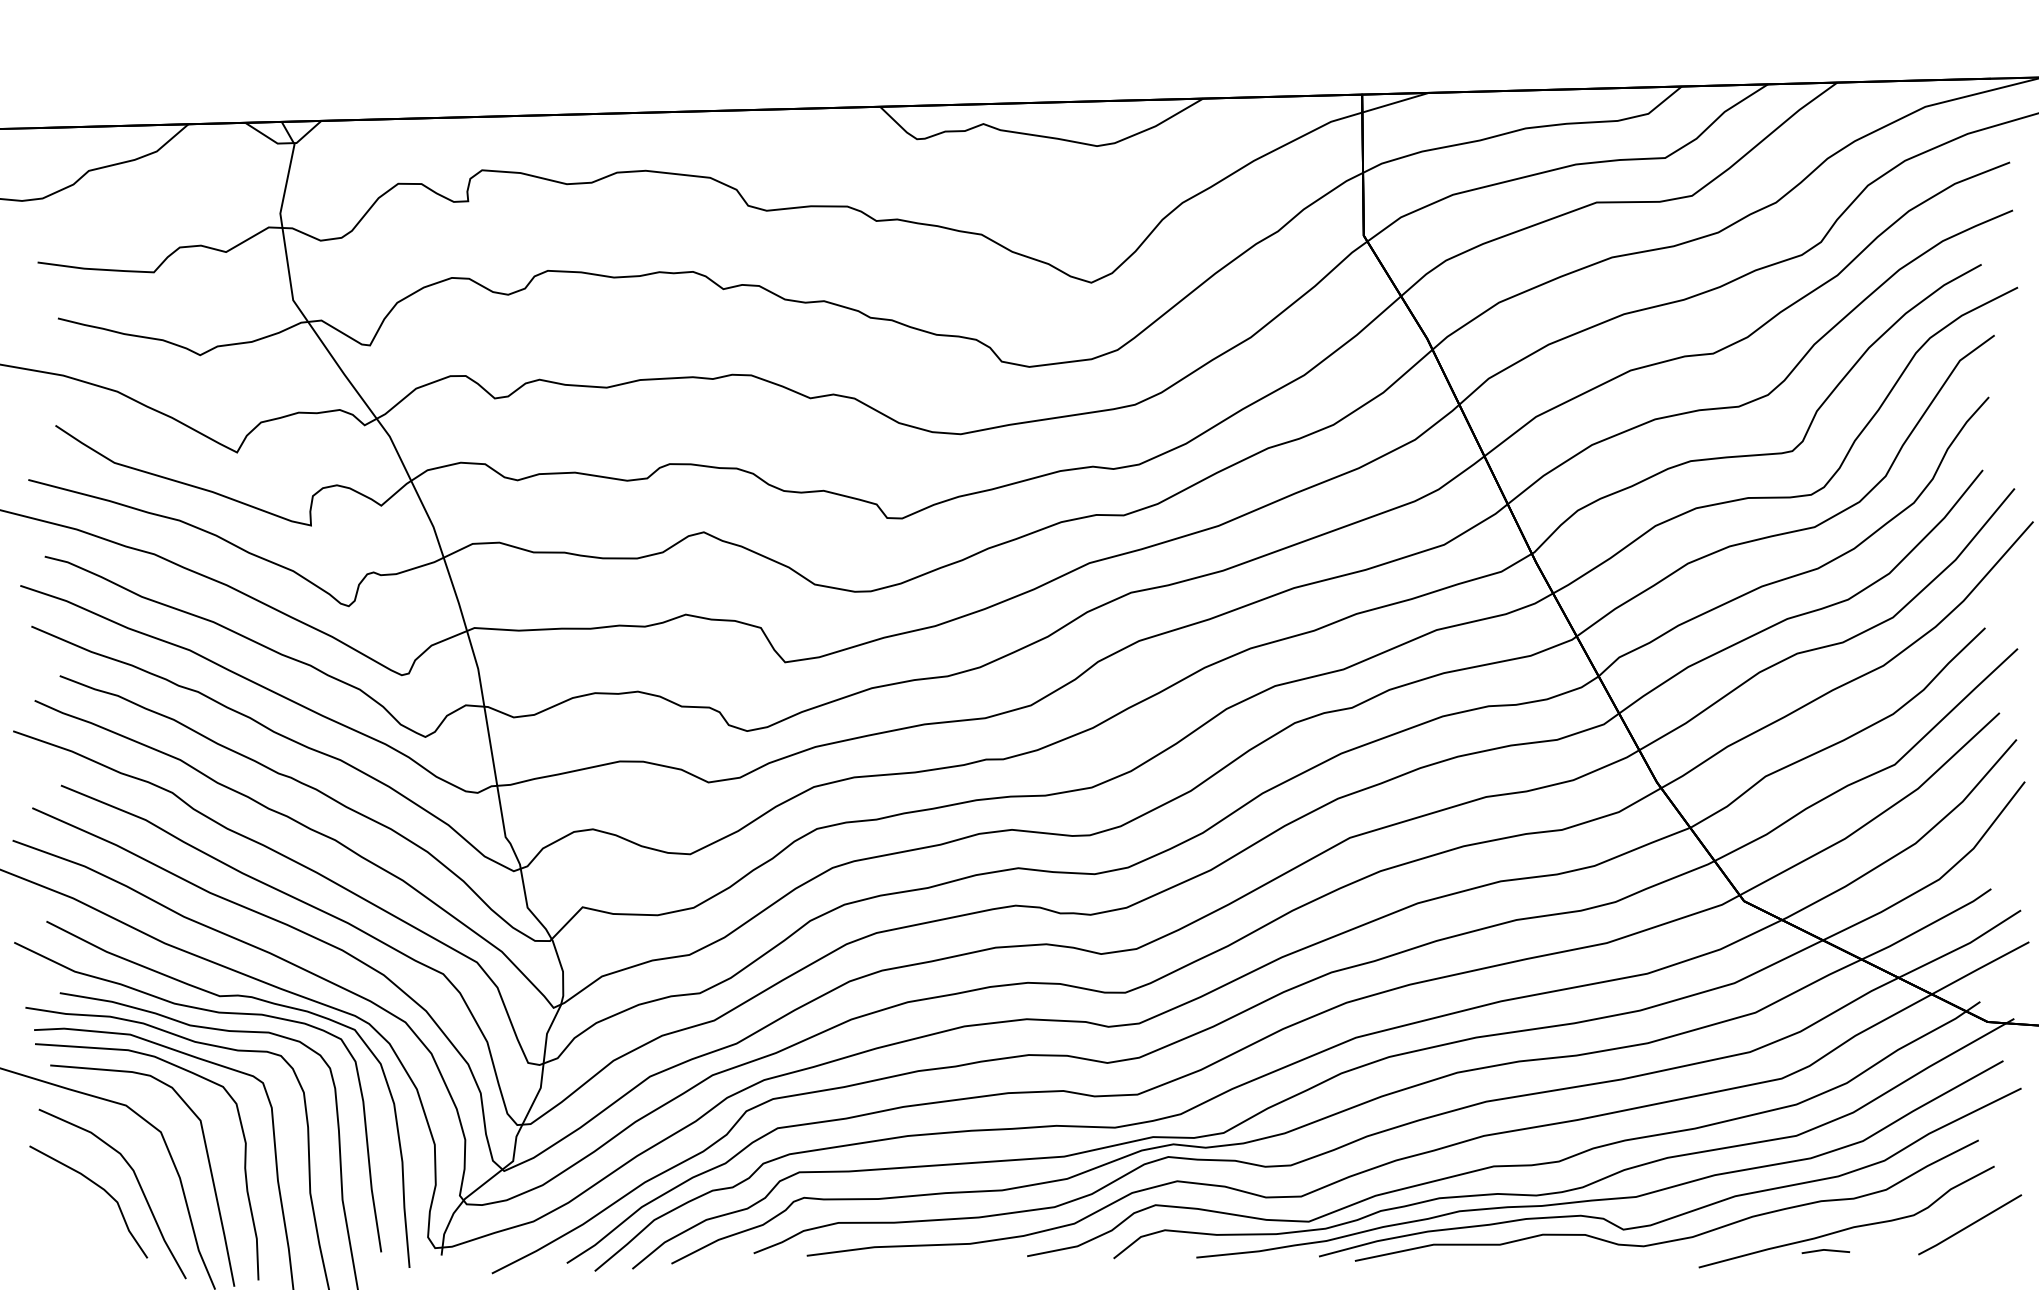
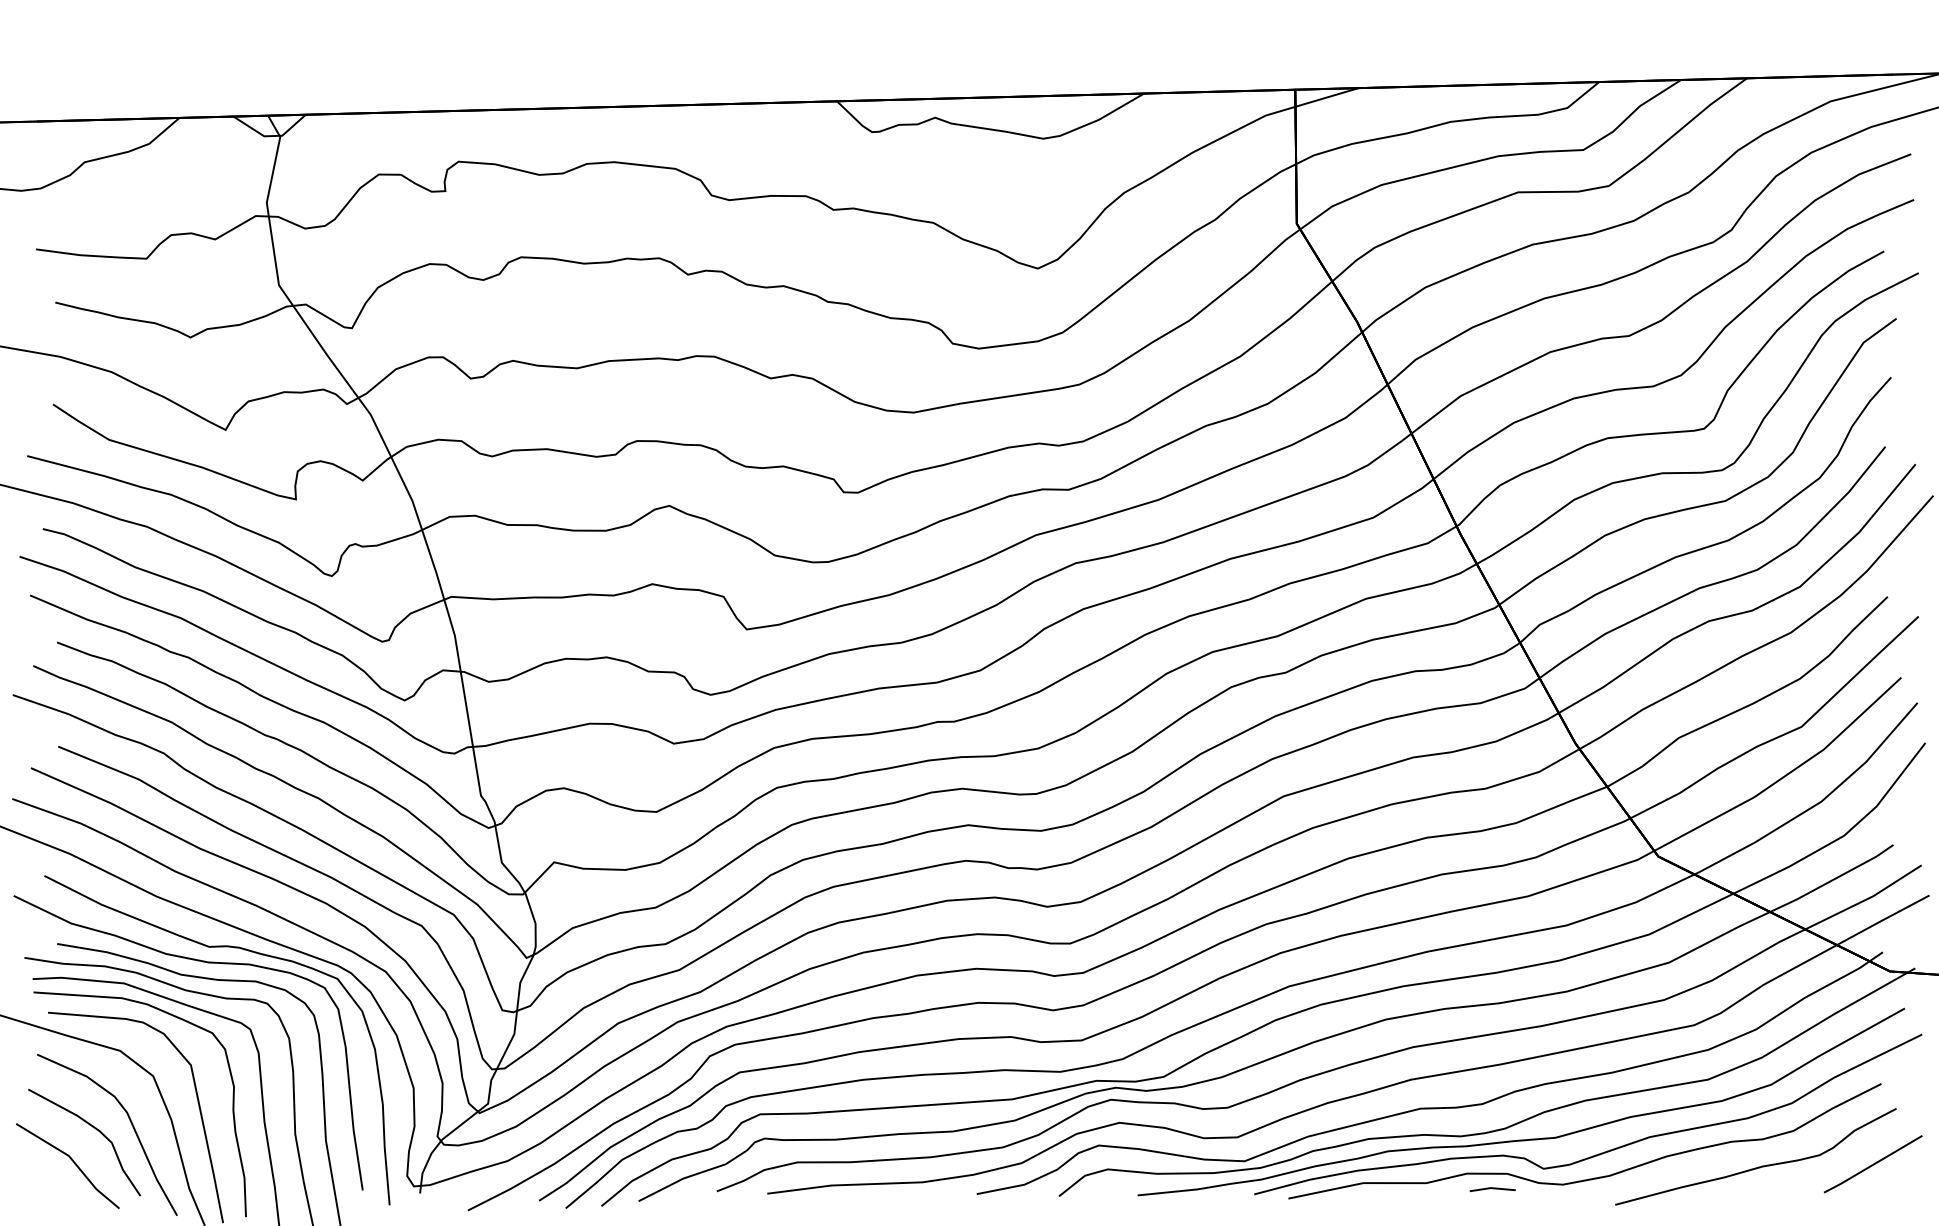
line: (75, 1221) -> (72, 1161), added
line: (1825, 1250) -> (1492, 1188), moved

